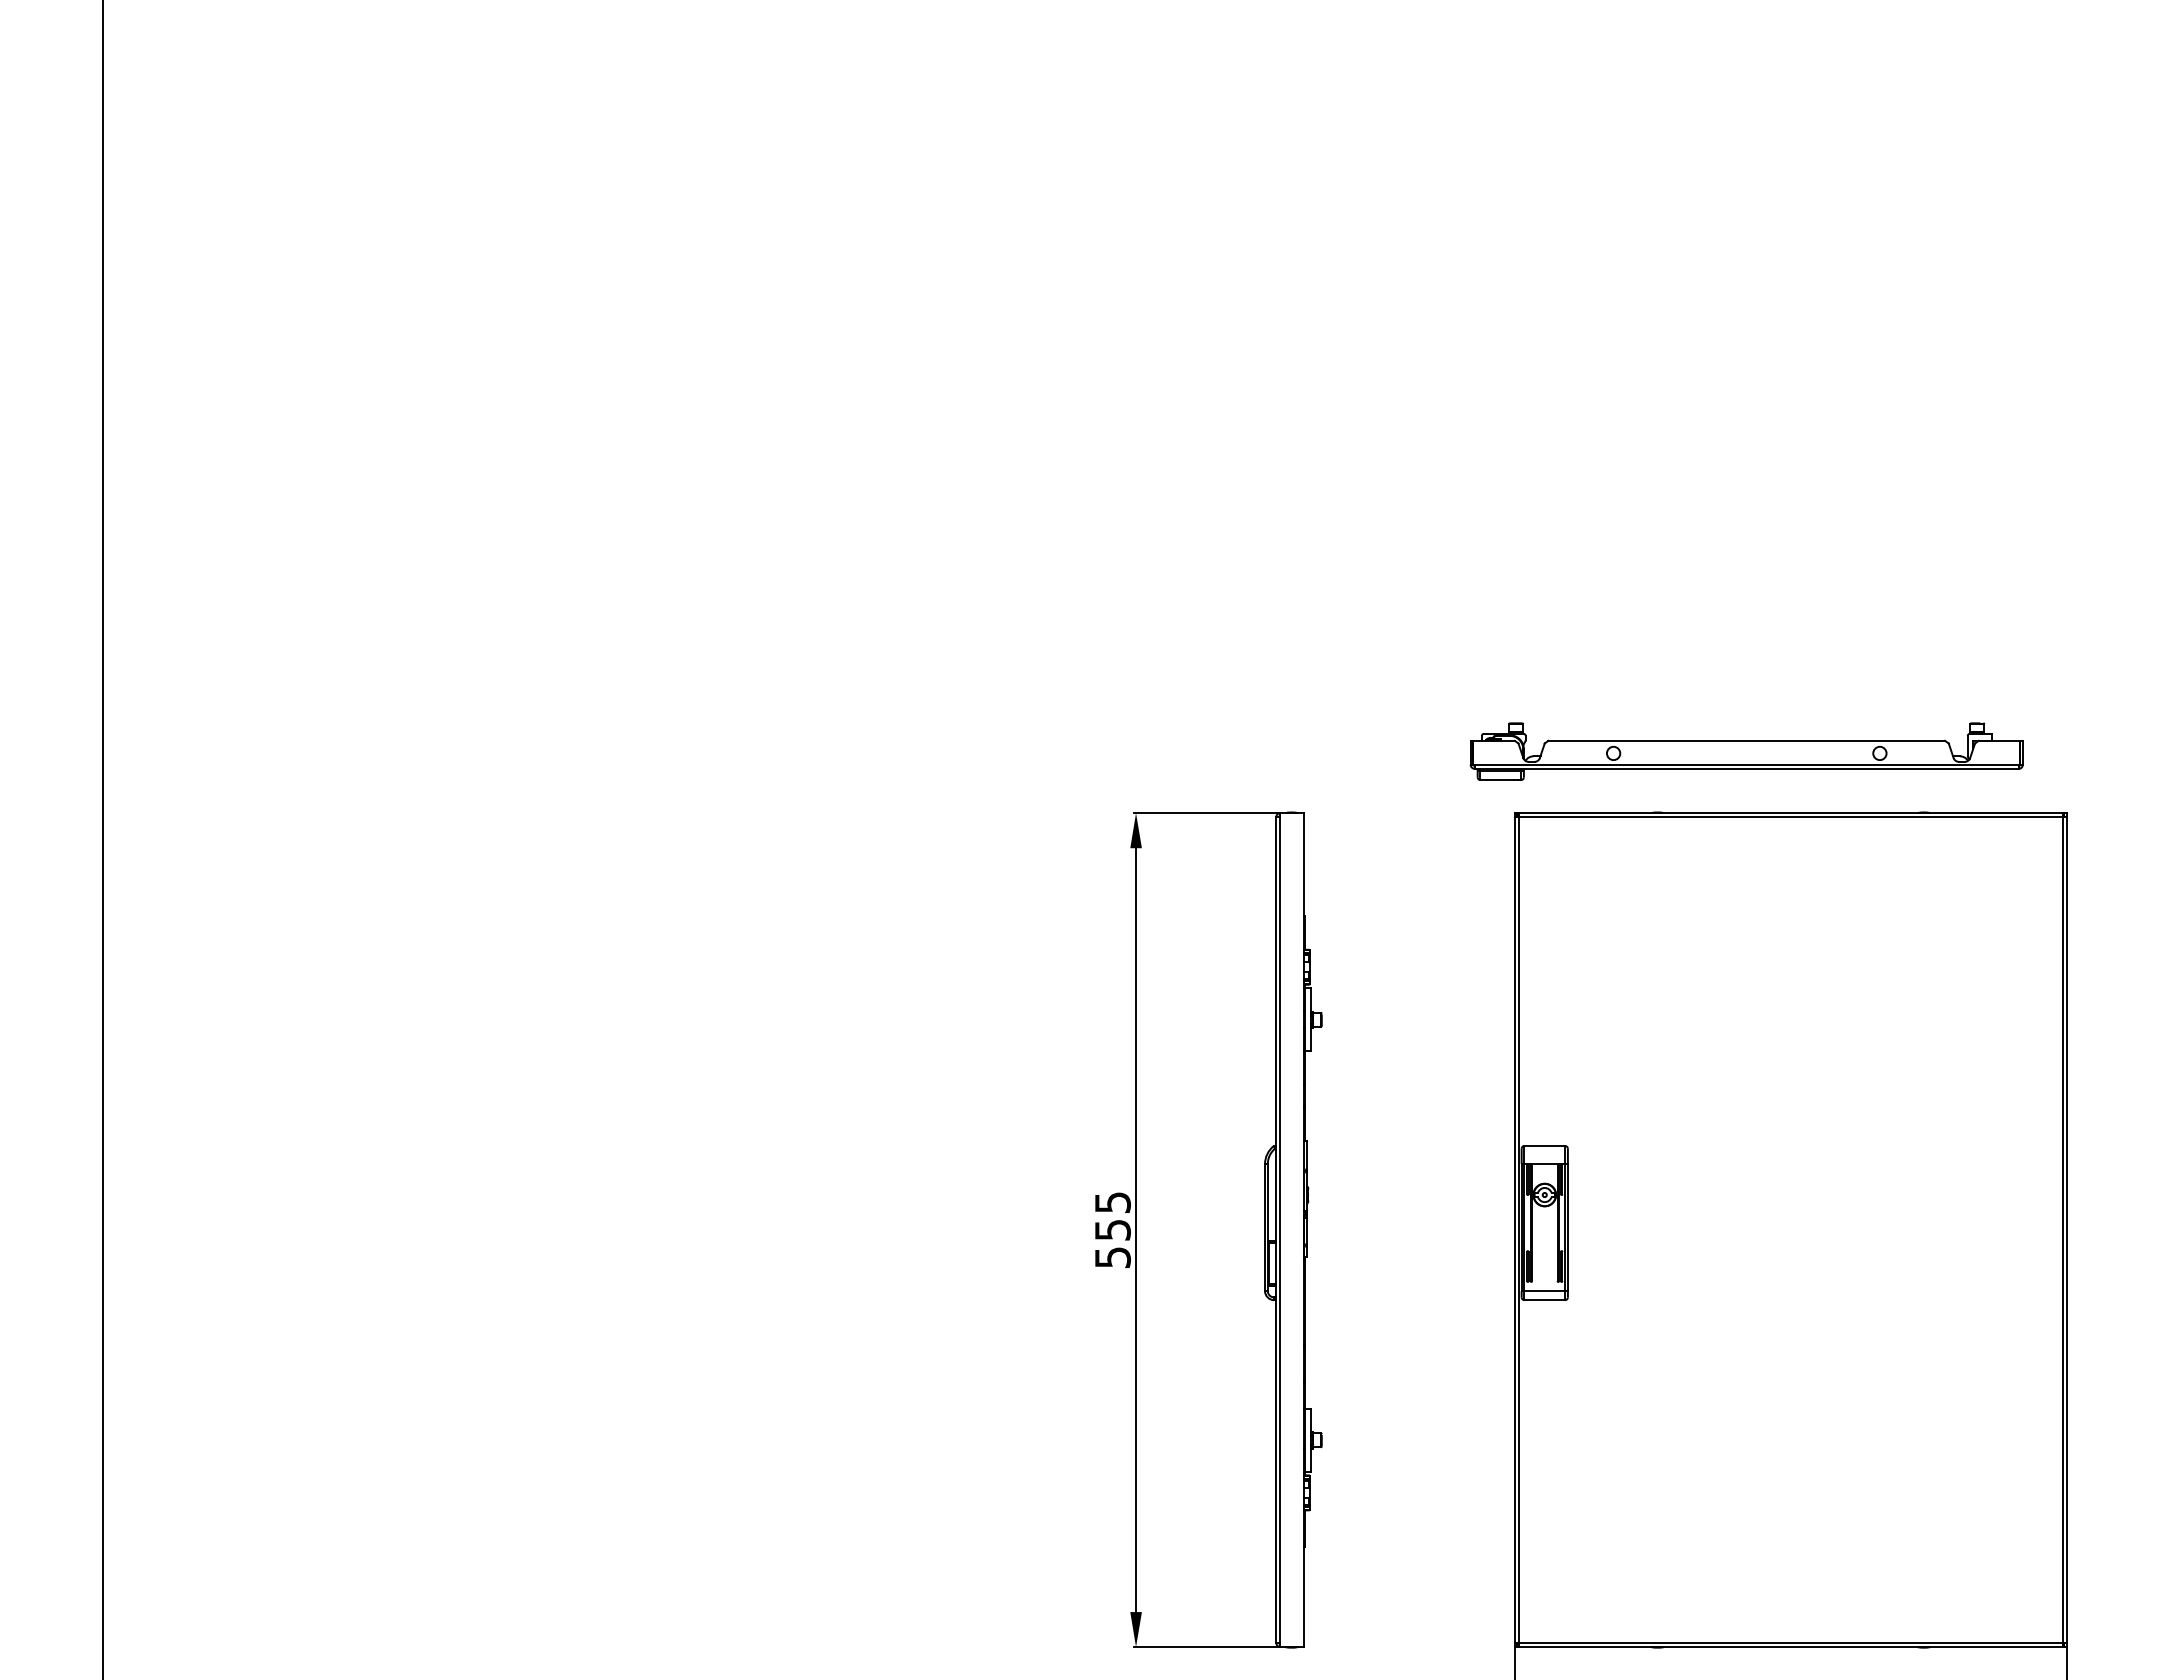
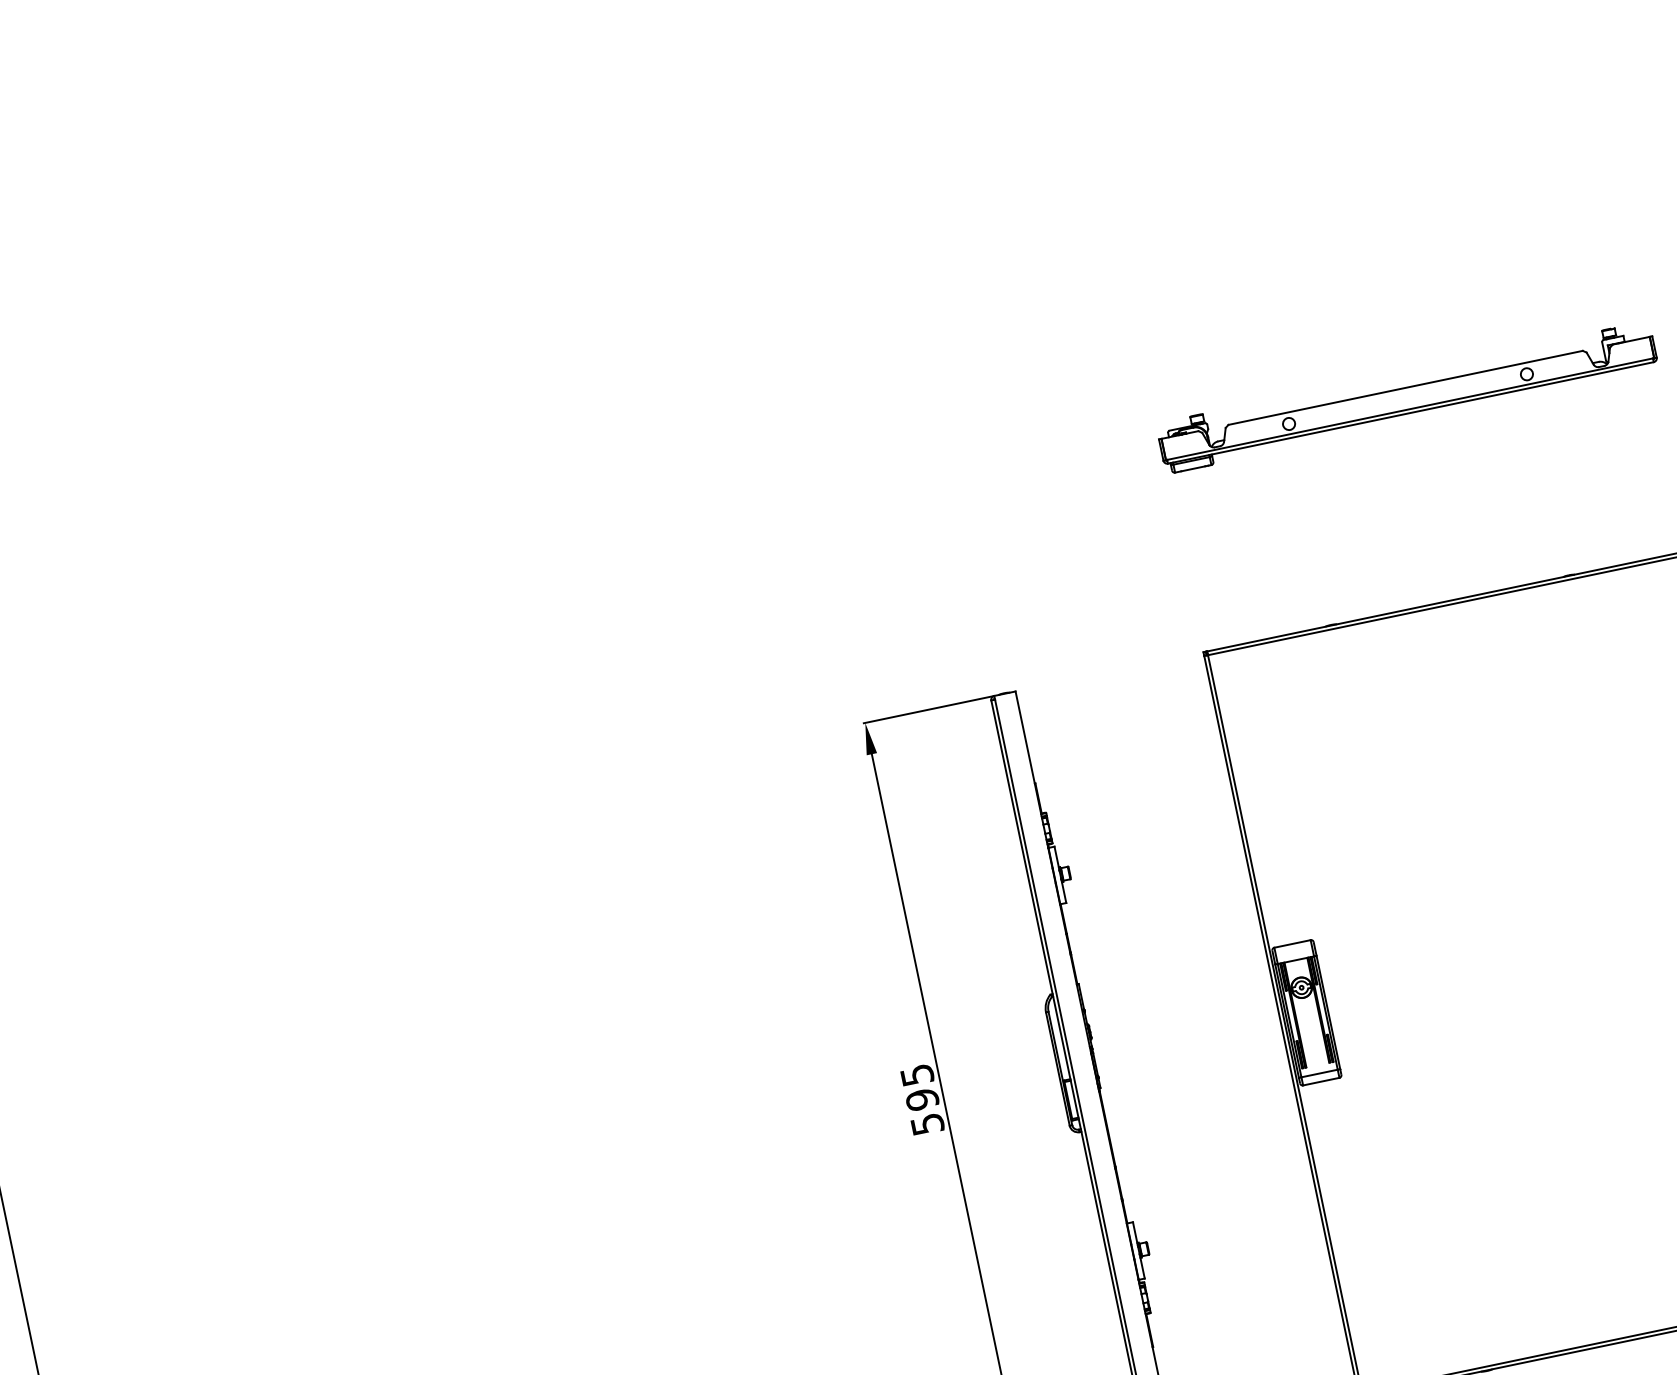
part: (1746, 751) -> (1407, 397), moved
text: (1112, 1230) -> (922, 1100), 555 -> 595

